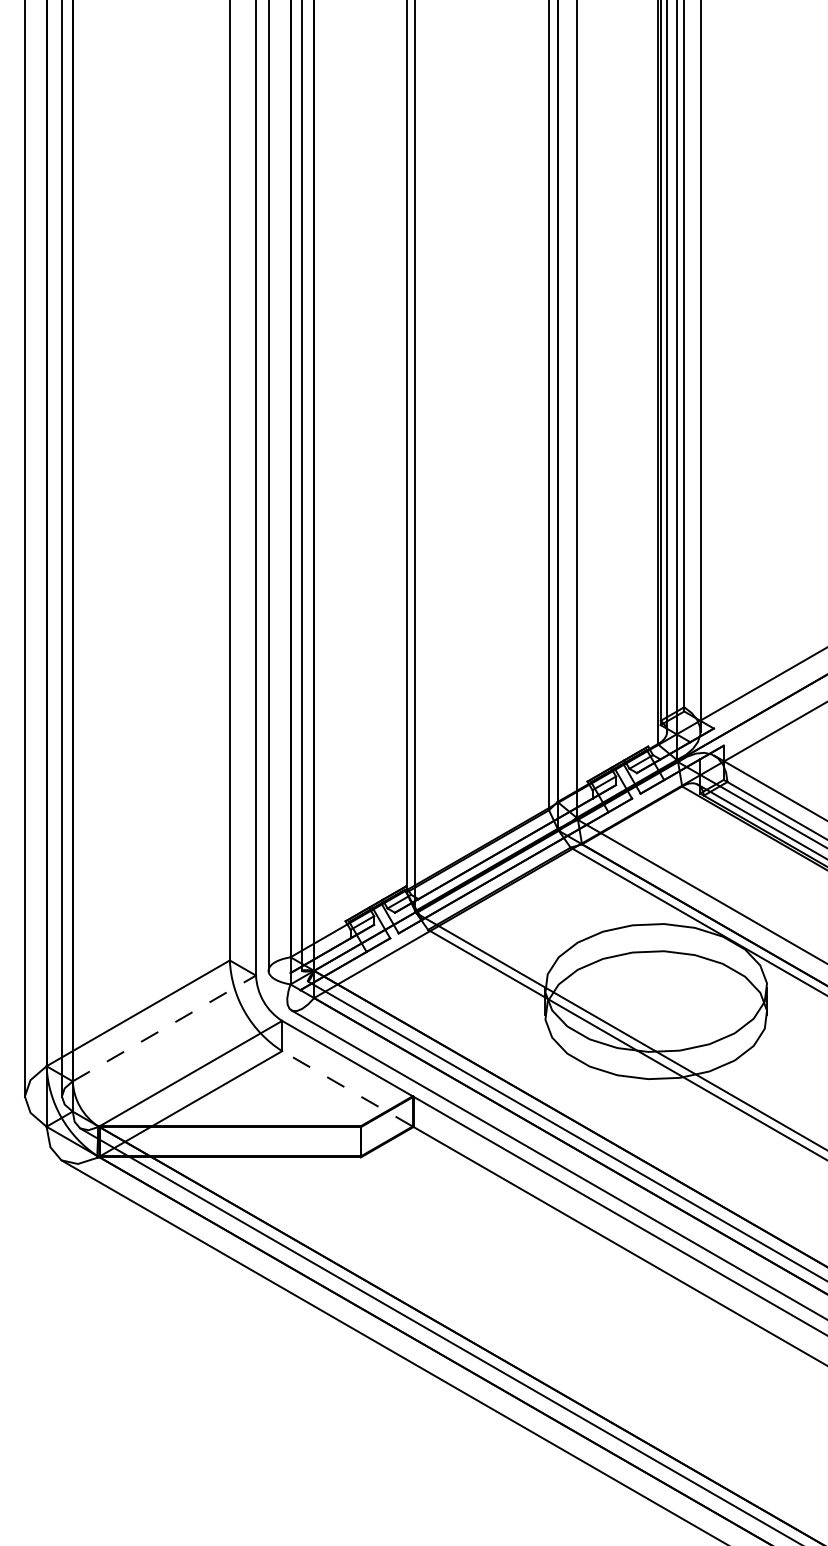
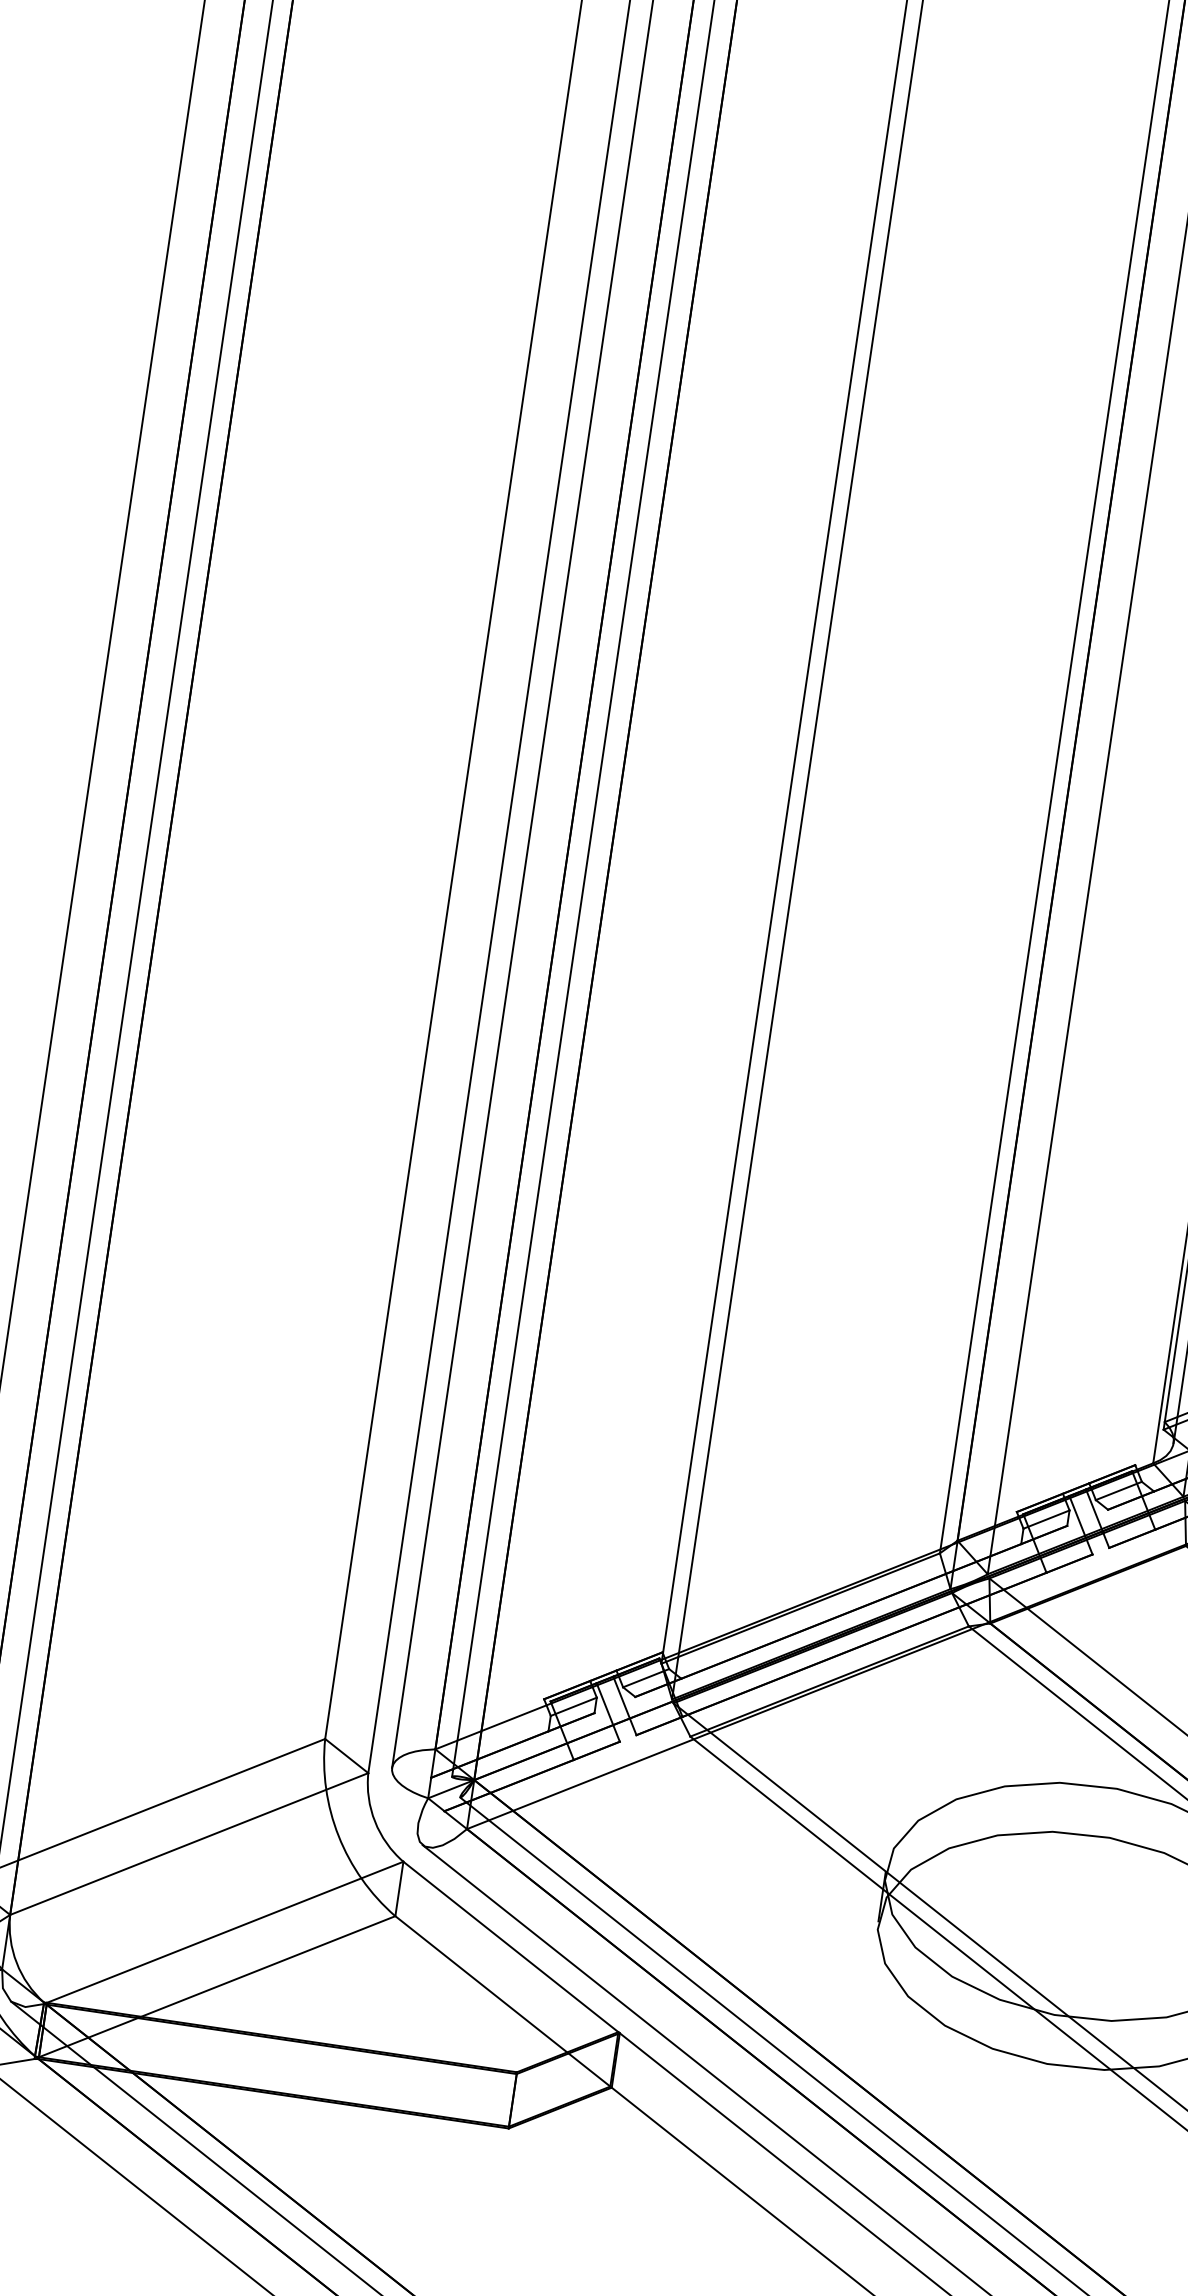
line: (164, 1028) -> (189, 1844), dashed -> solid
line: (347, 1088) -> (503, 2000), dashed -> solid

